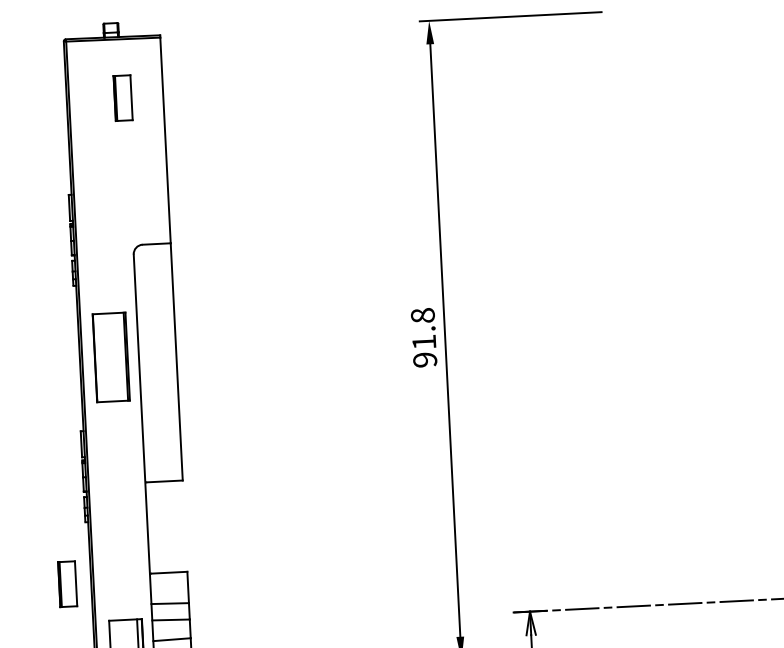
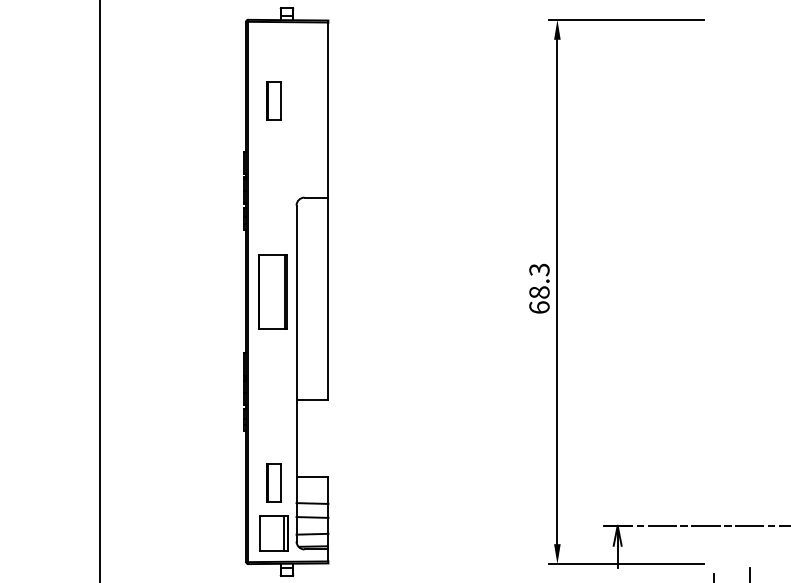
part: (122, 97) -> (273, 100), moved
text: (424, 337) -> (539, 288), 91.8 -> 68.3
part: (66, 584) -> (273, 482), moved

